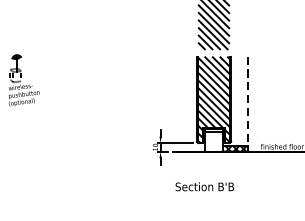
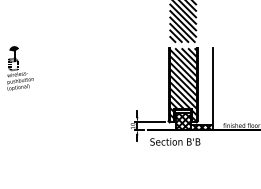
line: (248, 104) -> (212, 89), dashed -> solid
hatch: (213, 140) -> (182, 120), added
text: (205, 186) -> (175, 141), moved

